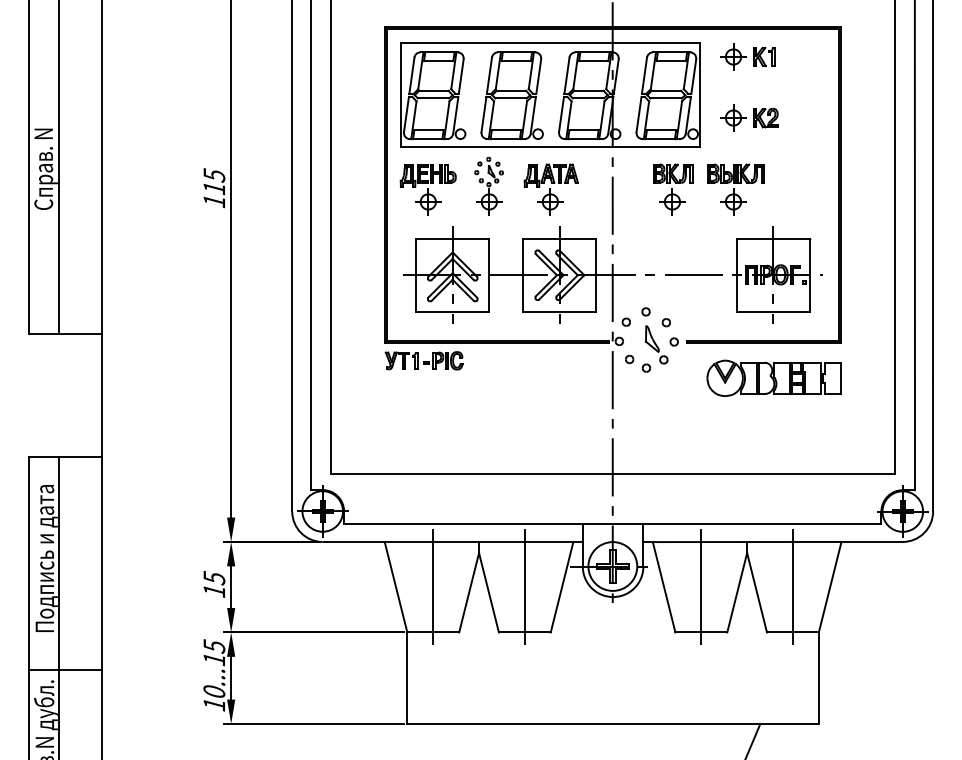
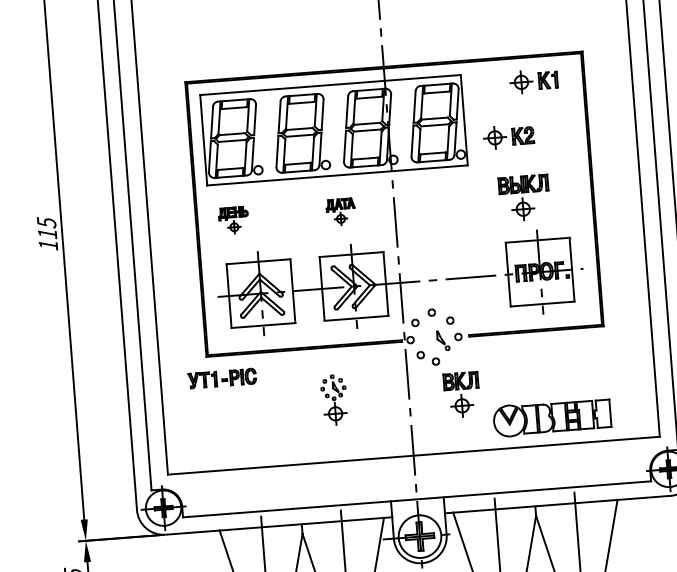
part: (747, 56) -> (533, 80), moved
part: (488, 185) -> (333, 399), moved
part: (427, 189) -> (233, 220), size x0.6
part: (550, 189) -> (340, 212), size x0.6
part: (673, 189) -> (462, 394), moved
part: (735, 189) -> (524, 198), moved
part: (656, 344) -> (443, 340), size x0.6
part: (423, 360) -> (221, 378), moved
part: (773, 377) -> (551, 416), moved

